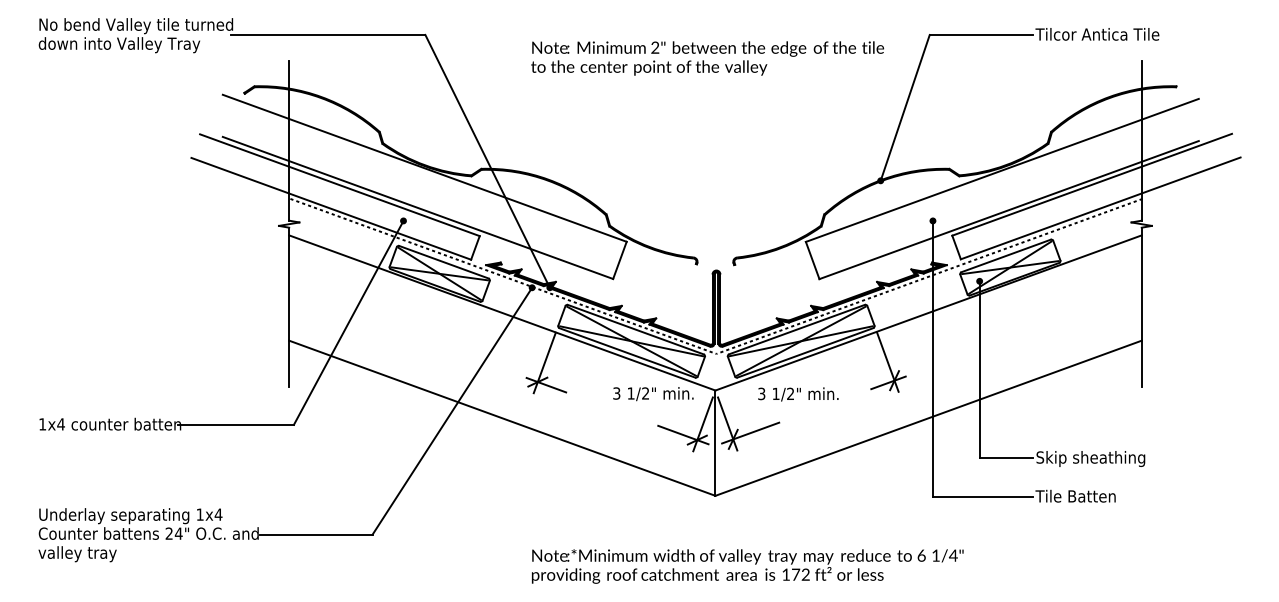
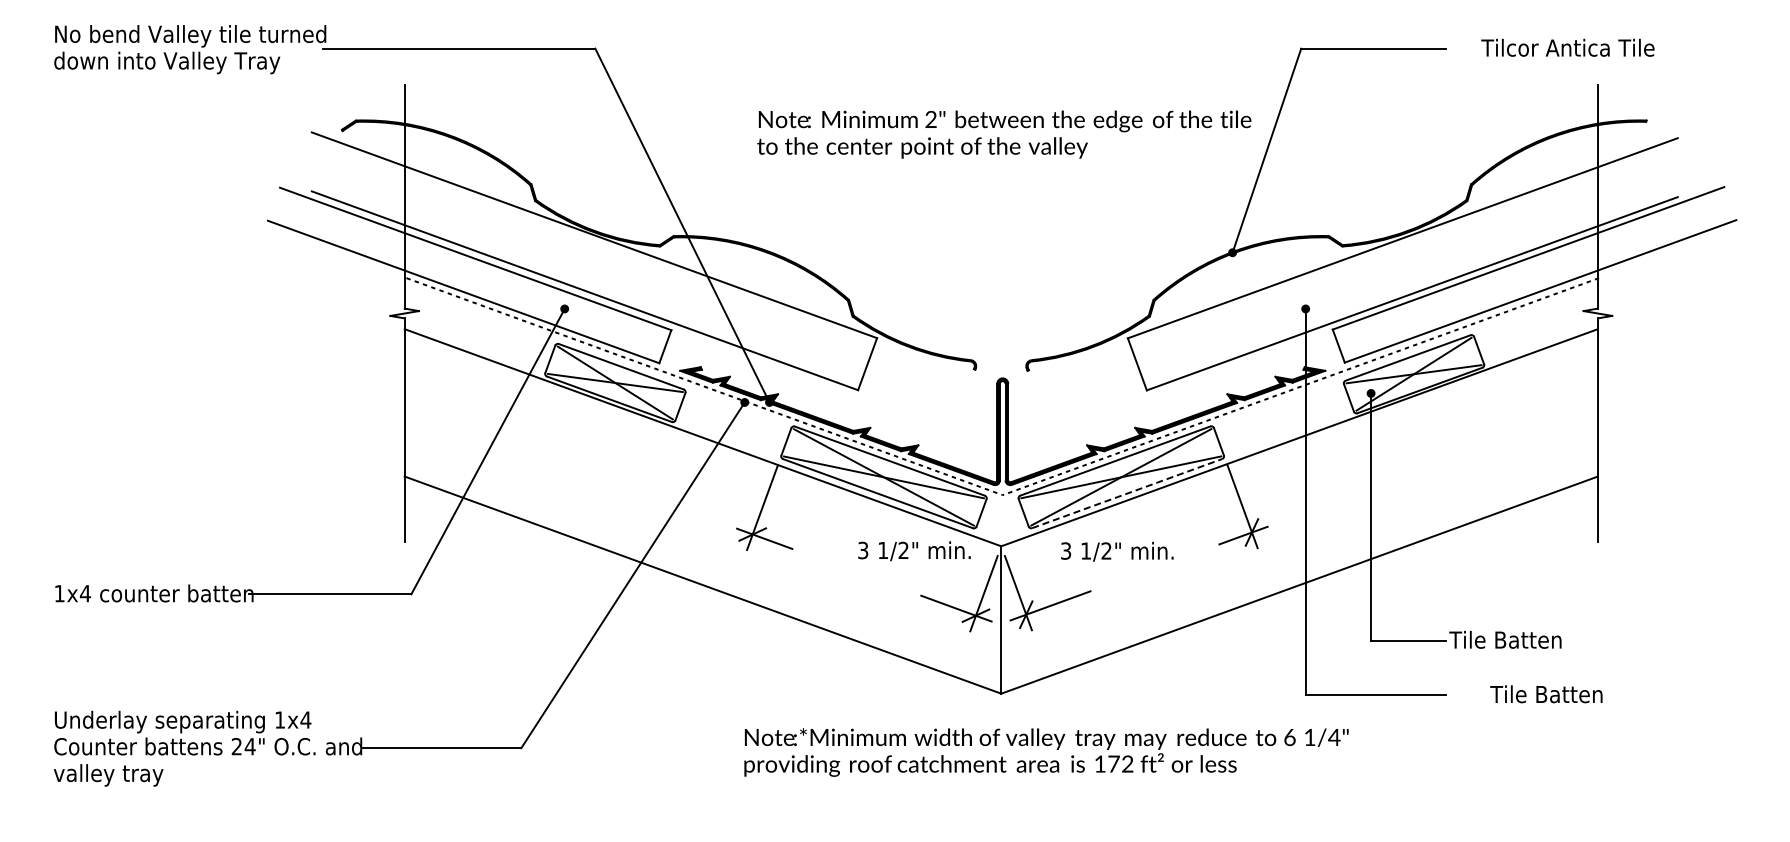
text: (1097, 34) -> (1567, 47), moved
text: (707, 58) -> (1004, 134), moved
line: (805, 352) -> (1127, 493), solid -> dashed
text: (1089, 458) -> (1525, 641), Skip sheathing -> Tile Batten
text: (1075, 496) -> (1546, 694), moved
text: (747, 566) -> (1046, 752), moved

